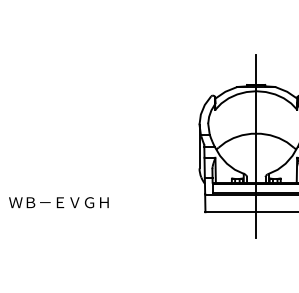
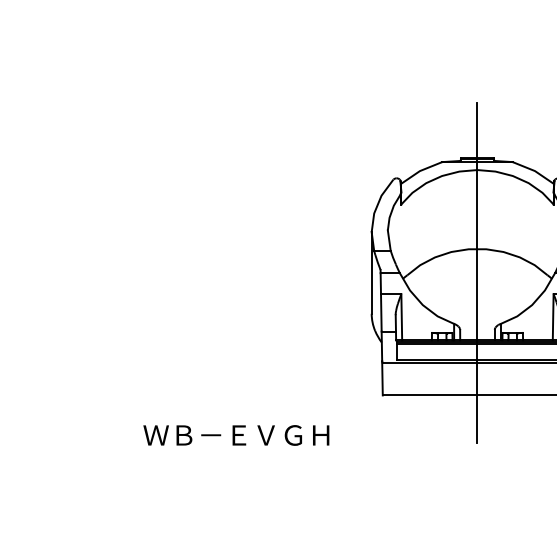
text: (58, 202) -> (235, 435), moved

